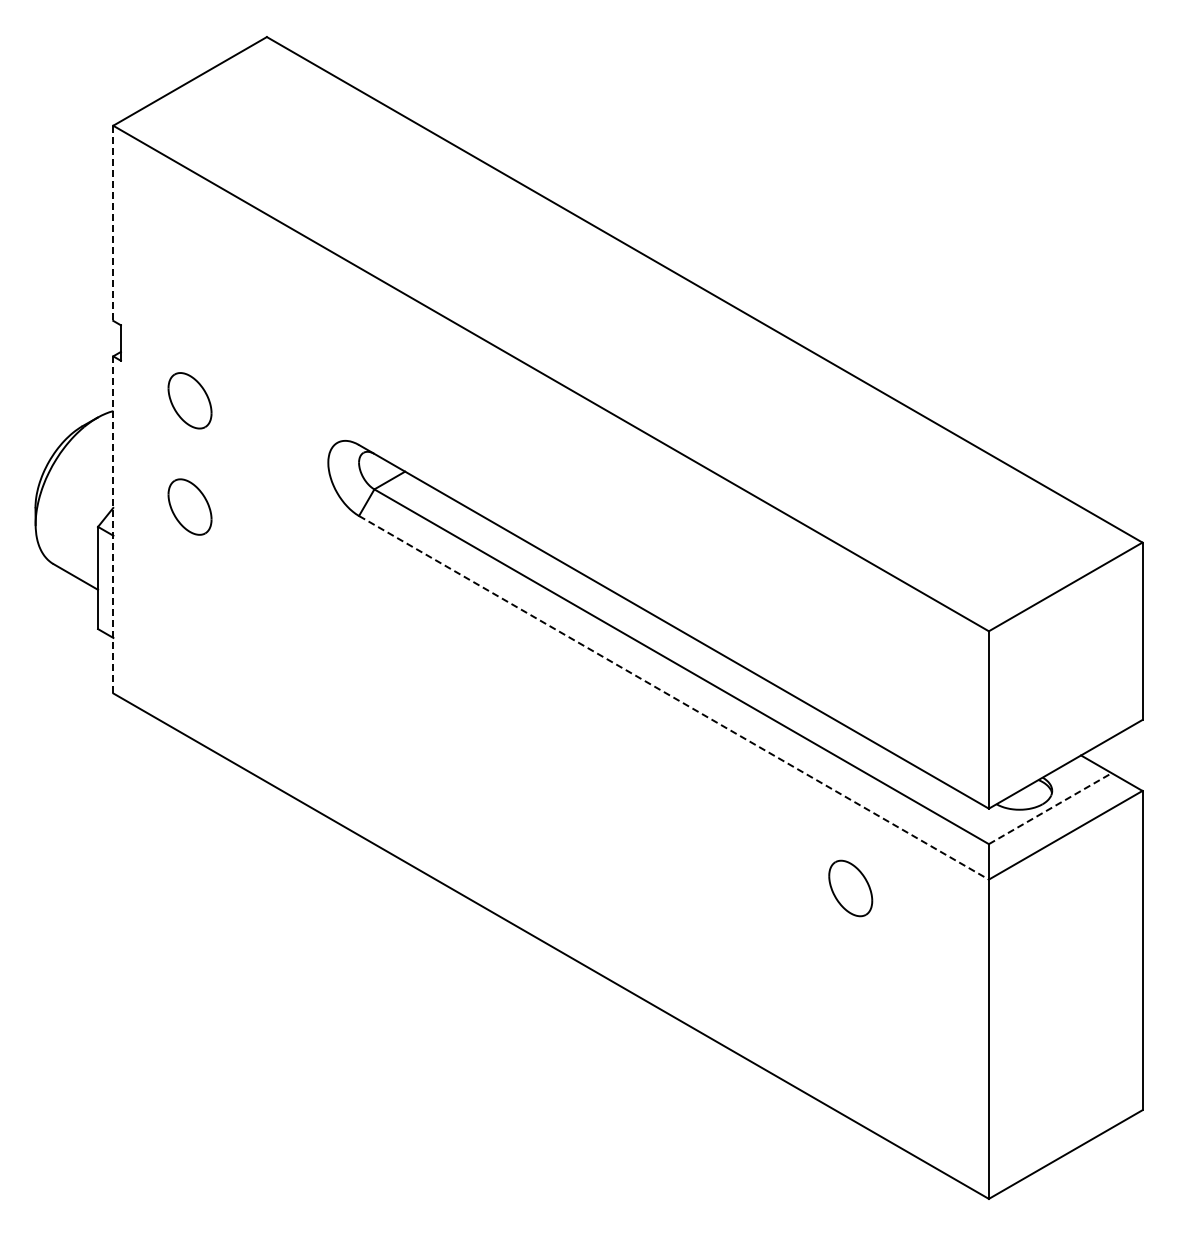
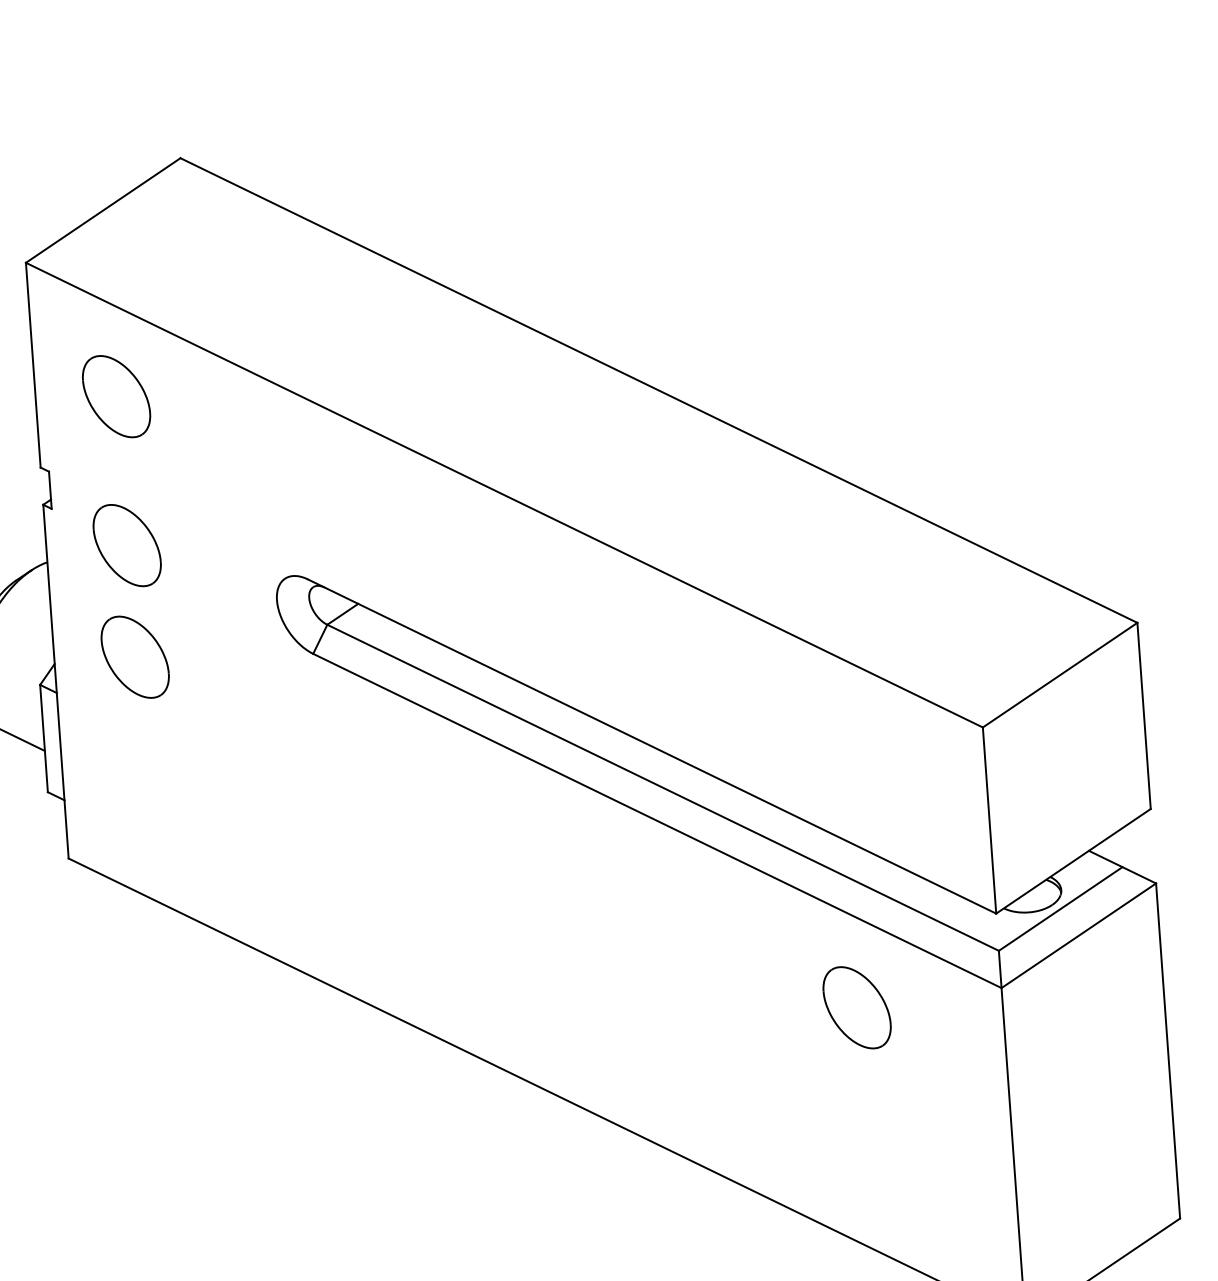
line: (113, 223) -> (33, 365), dashed -> solid
part: (189, 258) -> (115, 396), added
part: (189, 400) -> (126, 545), size x1.43
part: (189, 506) -> (134, 656), size x1.43
line: (113, 524) -> (56, 681), dashed -> solid
line: (673, 697) -> (656, 820), dashed -> solid
line: (1050, 808) -> (1060, 908), dashed -> solid
part: (850, 888) -> (856, 1007), size x1.43

